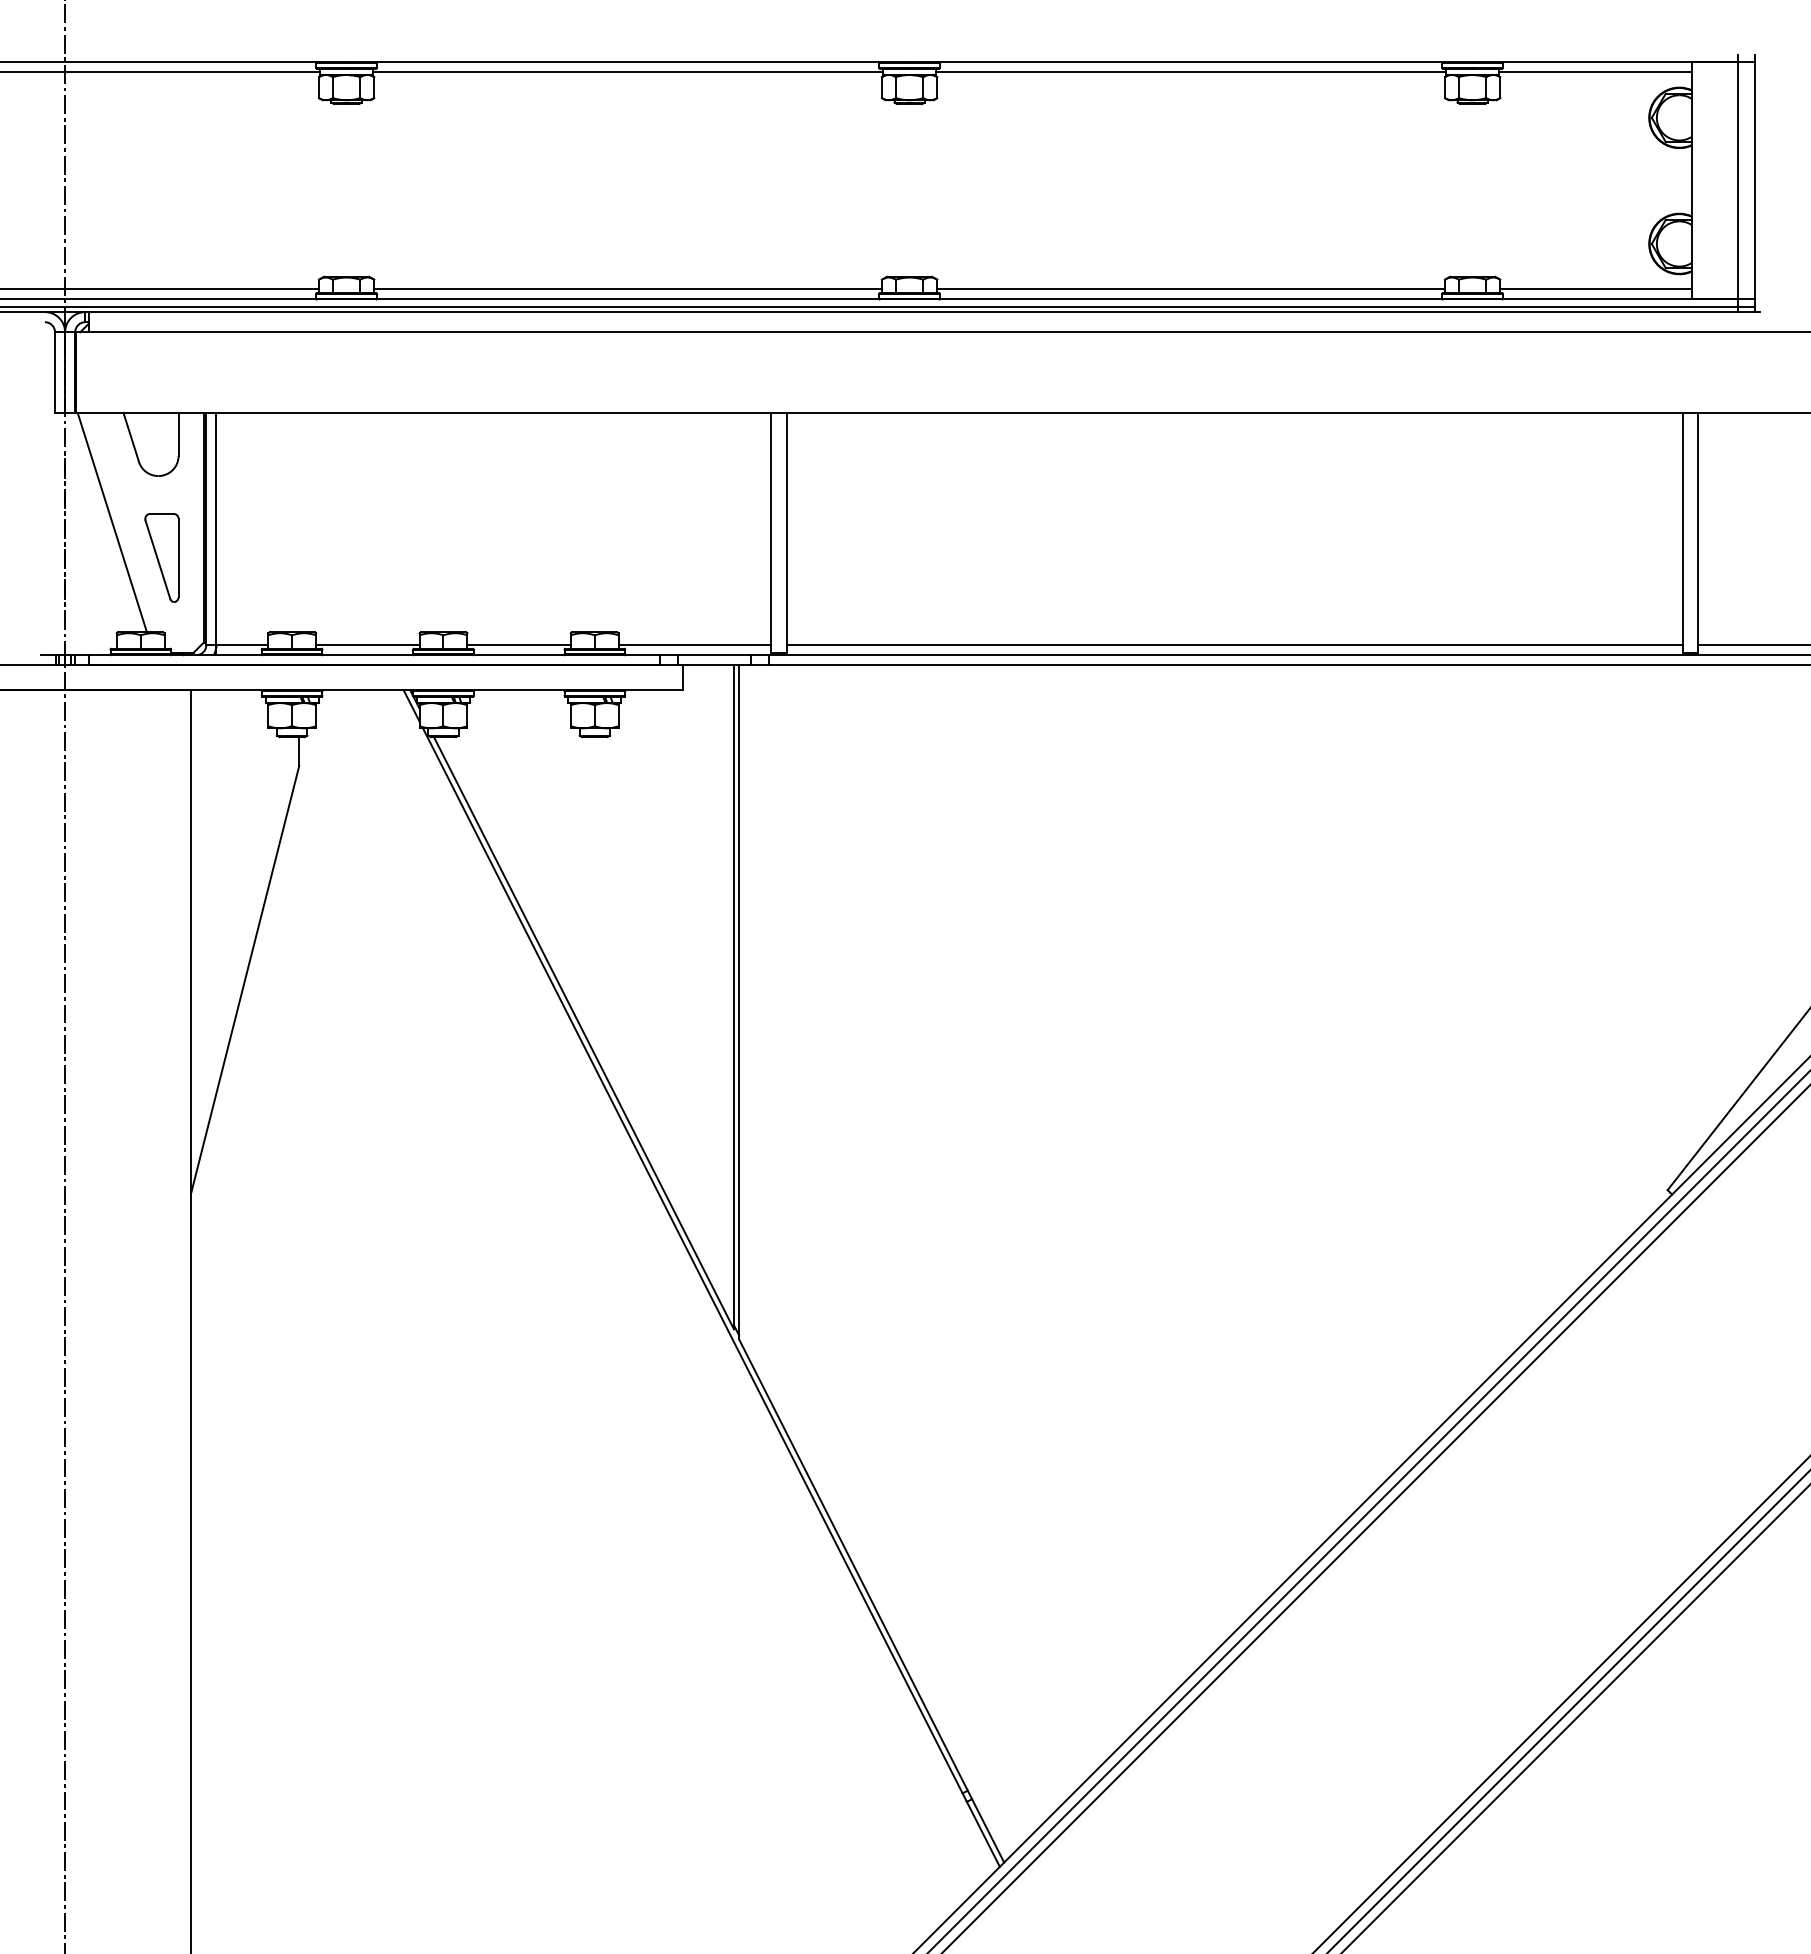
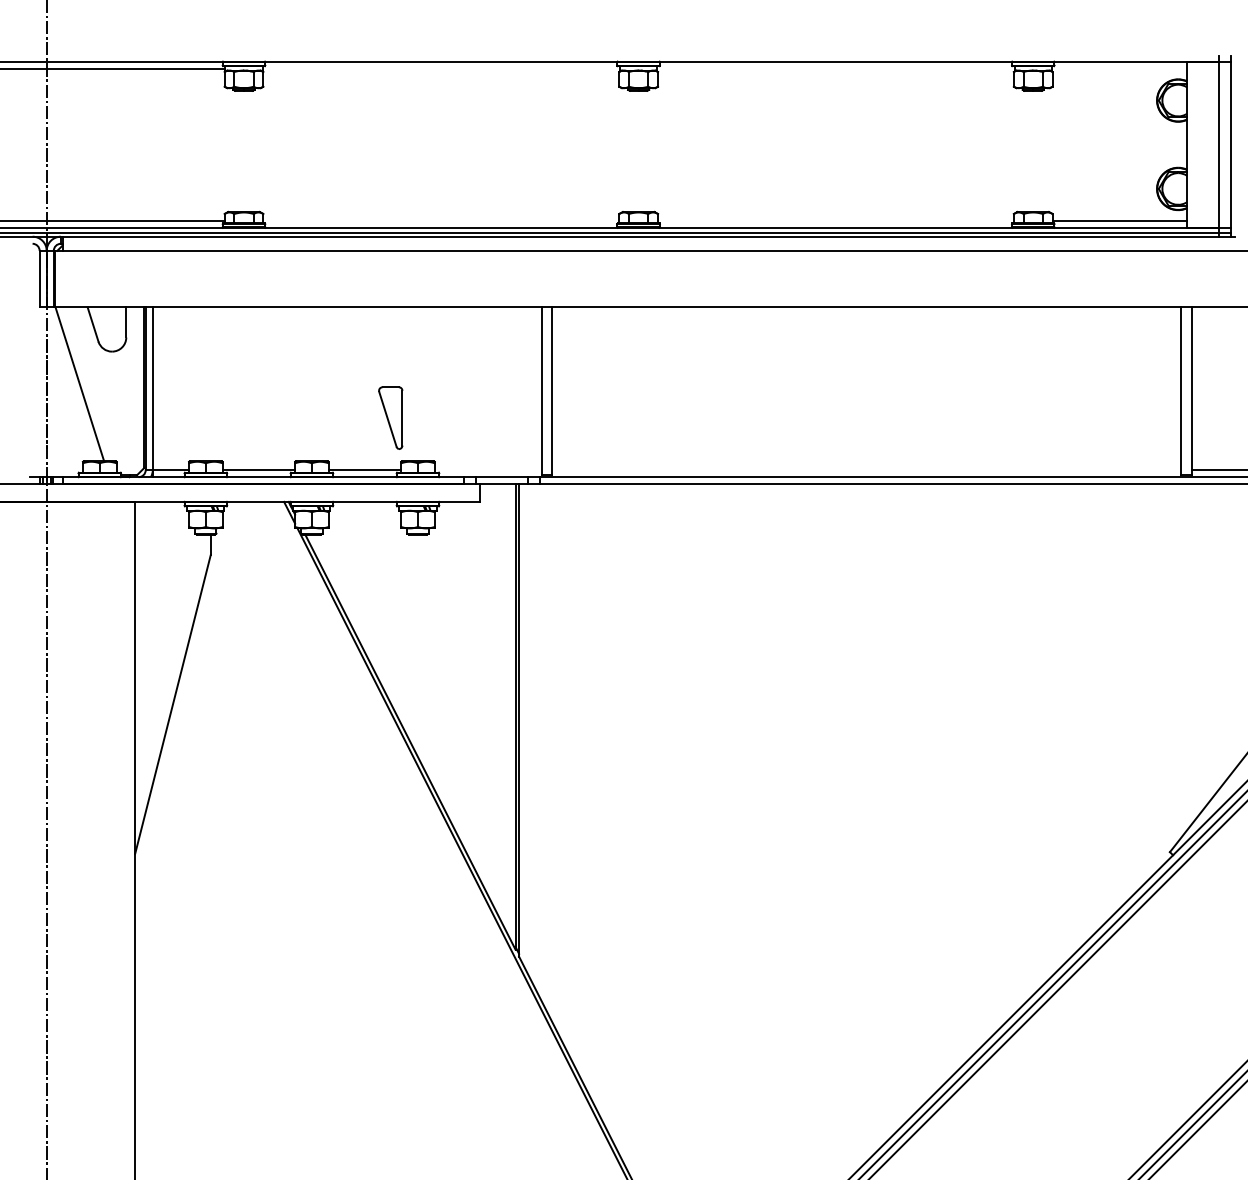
line: (628, 72) -> (441, 68), removed
line: (1191, 72) -> (836, 68), removed
line: (1595, 72) -> (1119, 68), removed
line: (627, 289) -> (440, 220), removed
line: (1190, 289) -> (835, 220), removed
part: (161, 557) -> (390, 417), moved
line: (694, 645) -> (487, 470), removed
line: (1234, 645) -> (866, 470), removed

